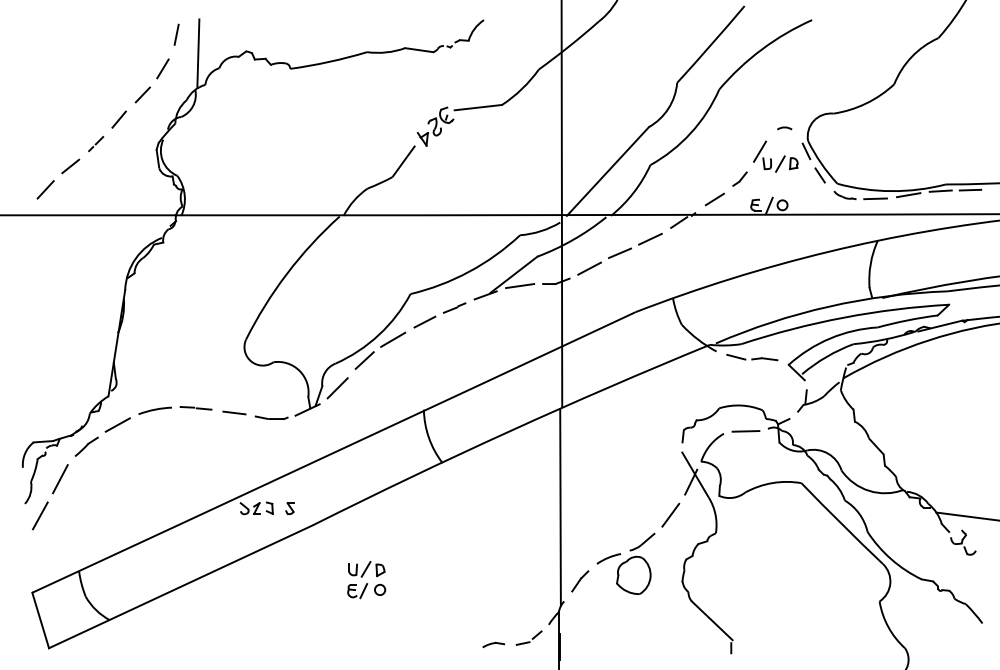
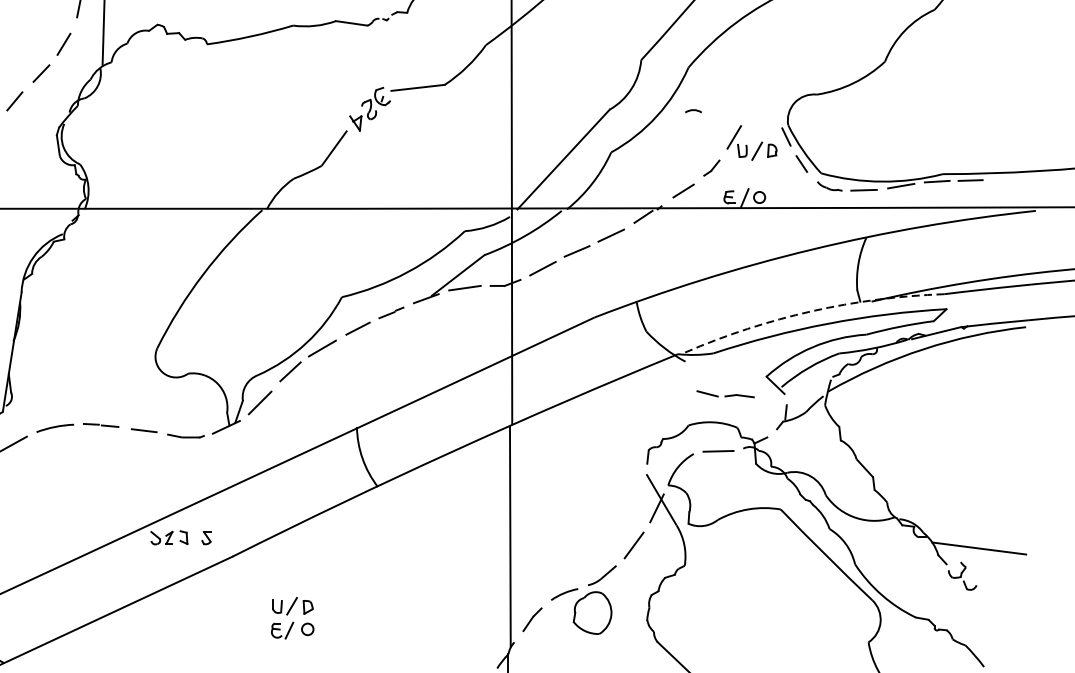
arc: (784, 128) -> (693, 111), moved
arc: (829, 306) -> (812, 311), solid -> dashed
part: (752, 357) -> (725, 394), moved

